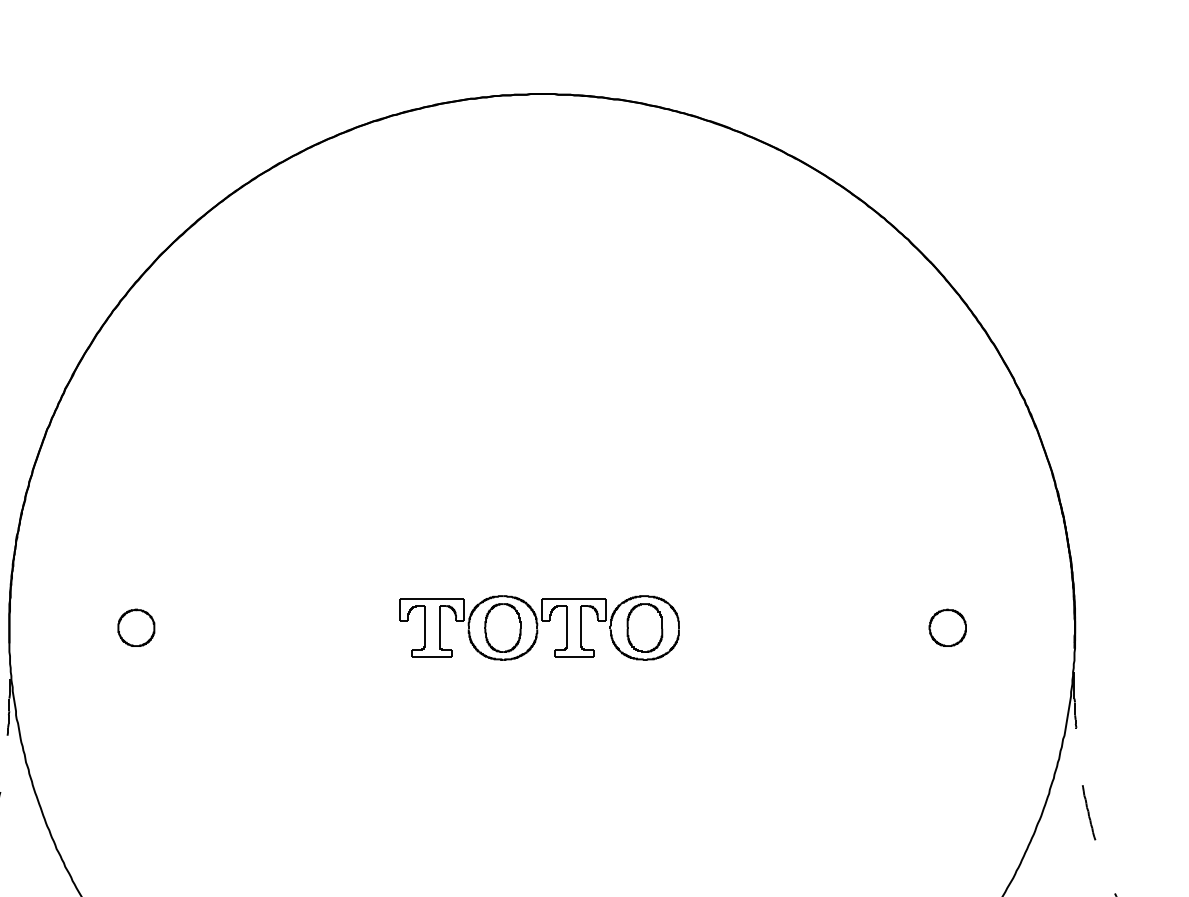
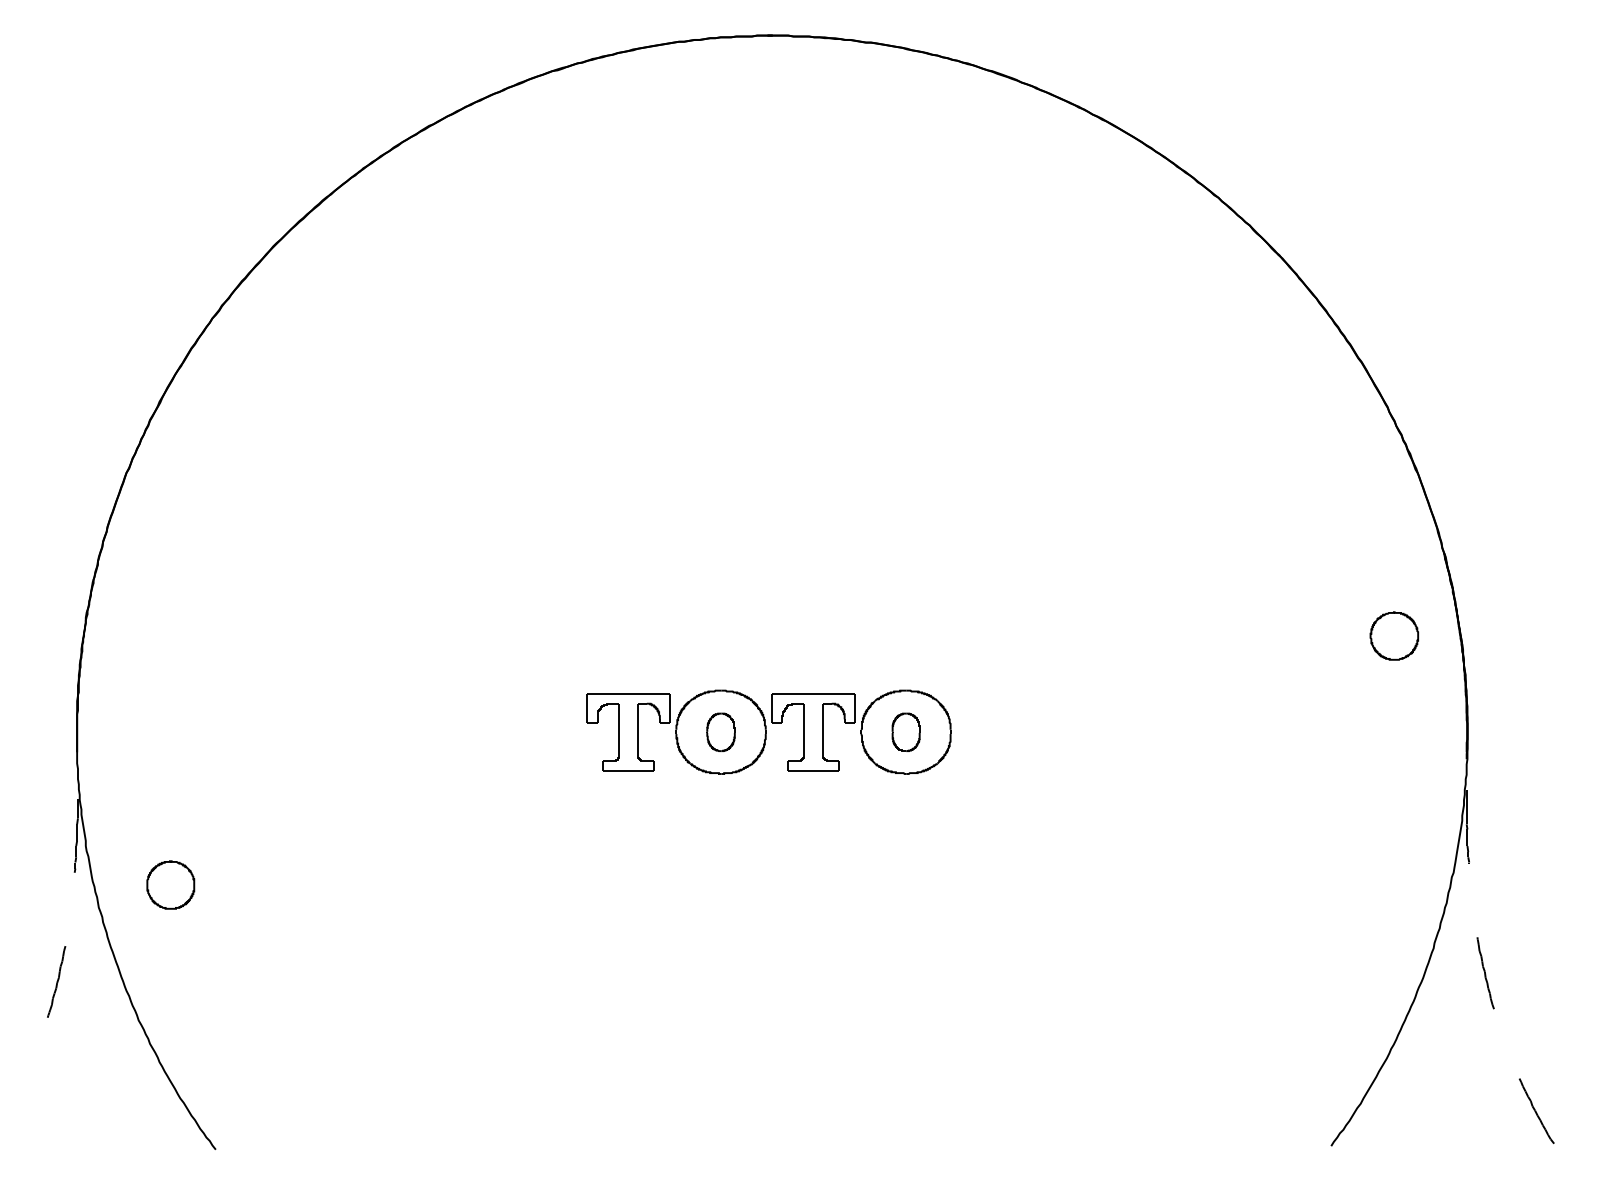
part: (136, 627) -> (170, 884), moved
part: (947, 627) -> (1394, 635), moved
part: (502, 628) -> (720, 732), size x0.6
part: (644, 628) -> (905, 732), size x0.6

